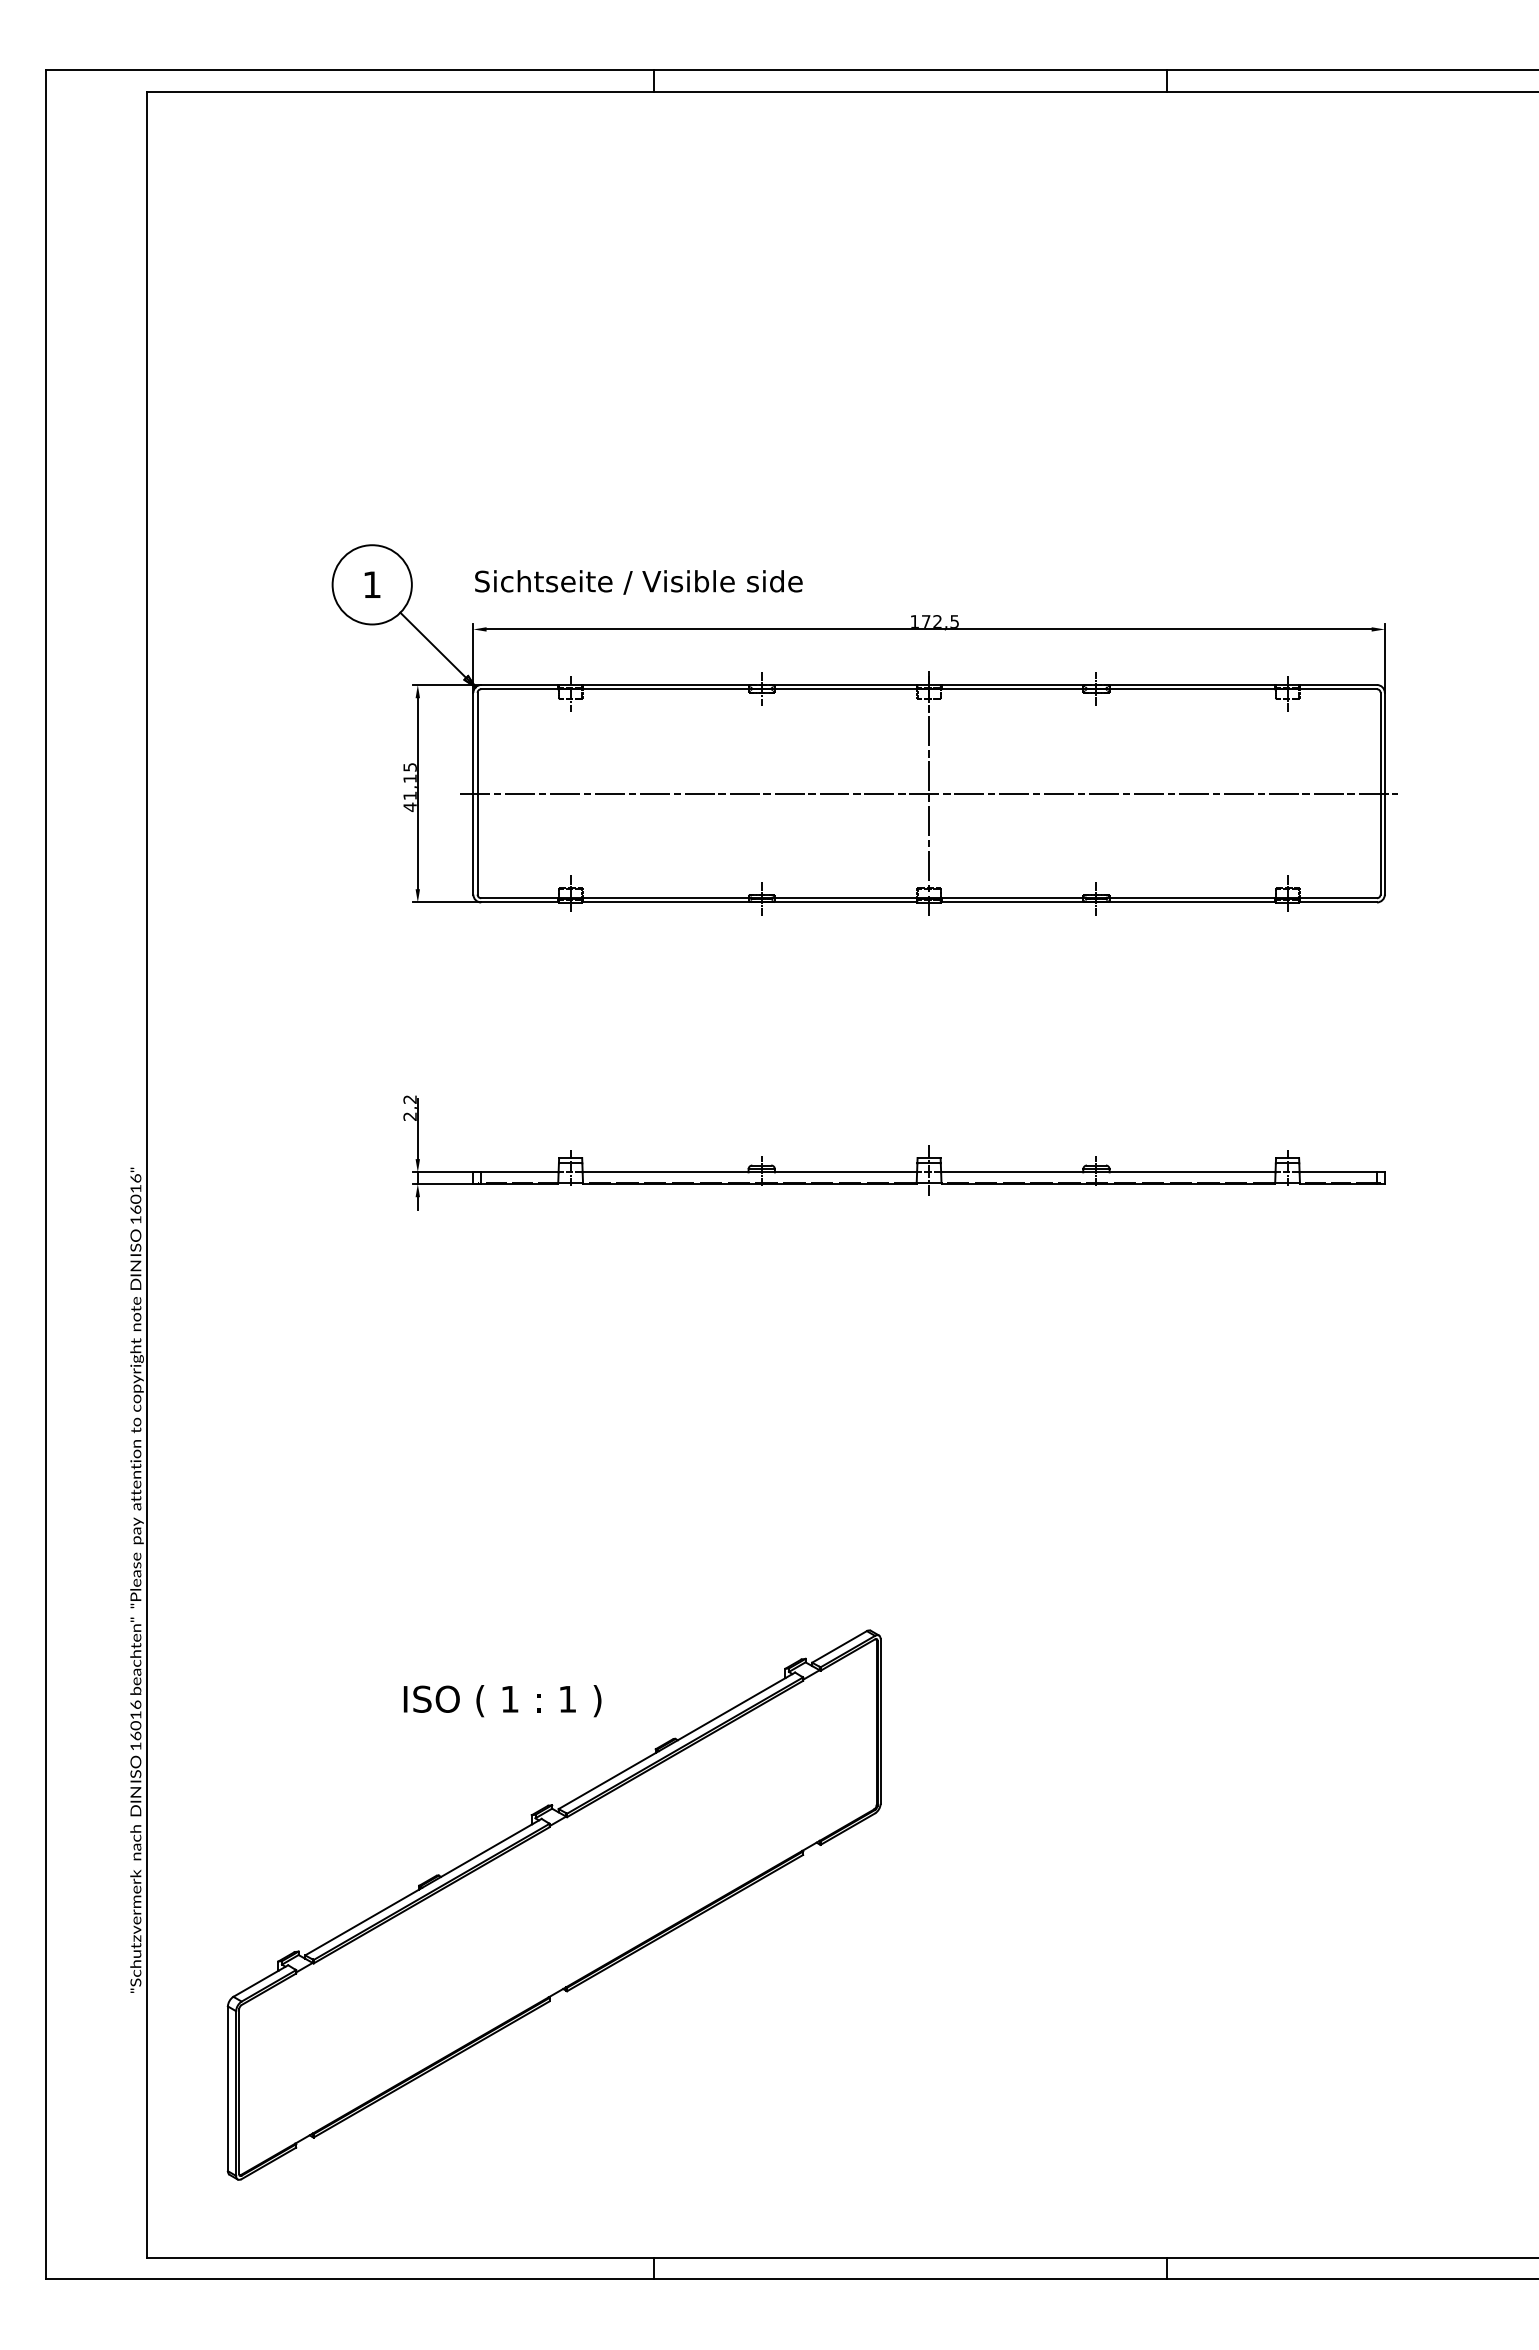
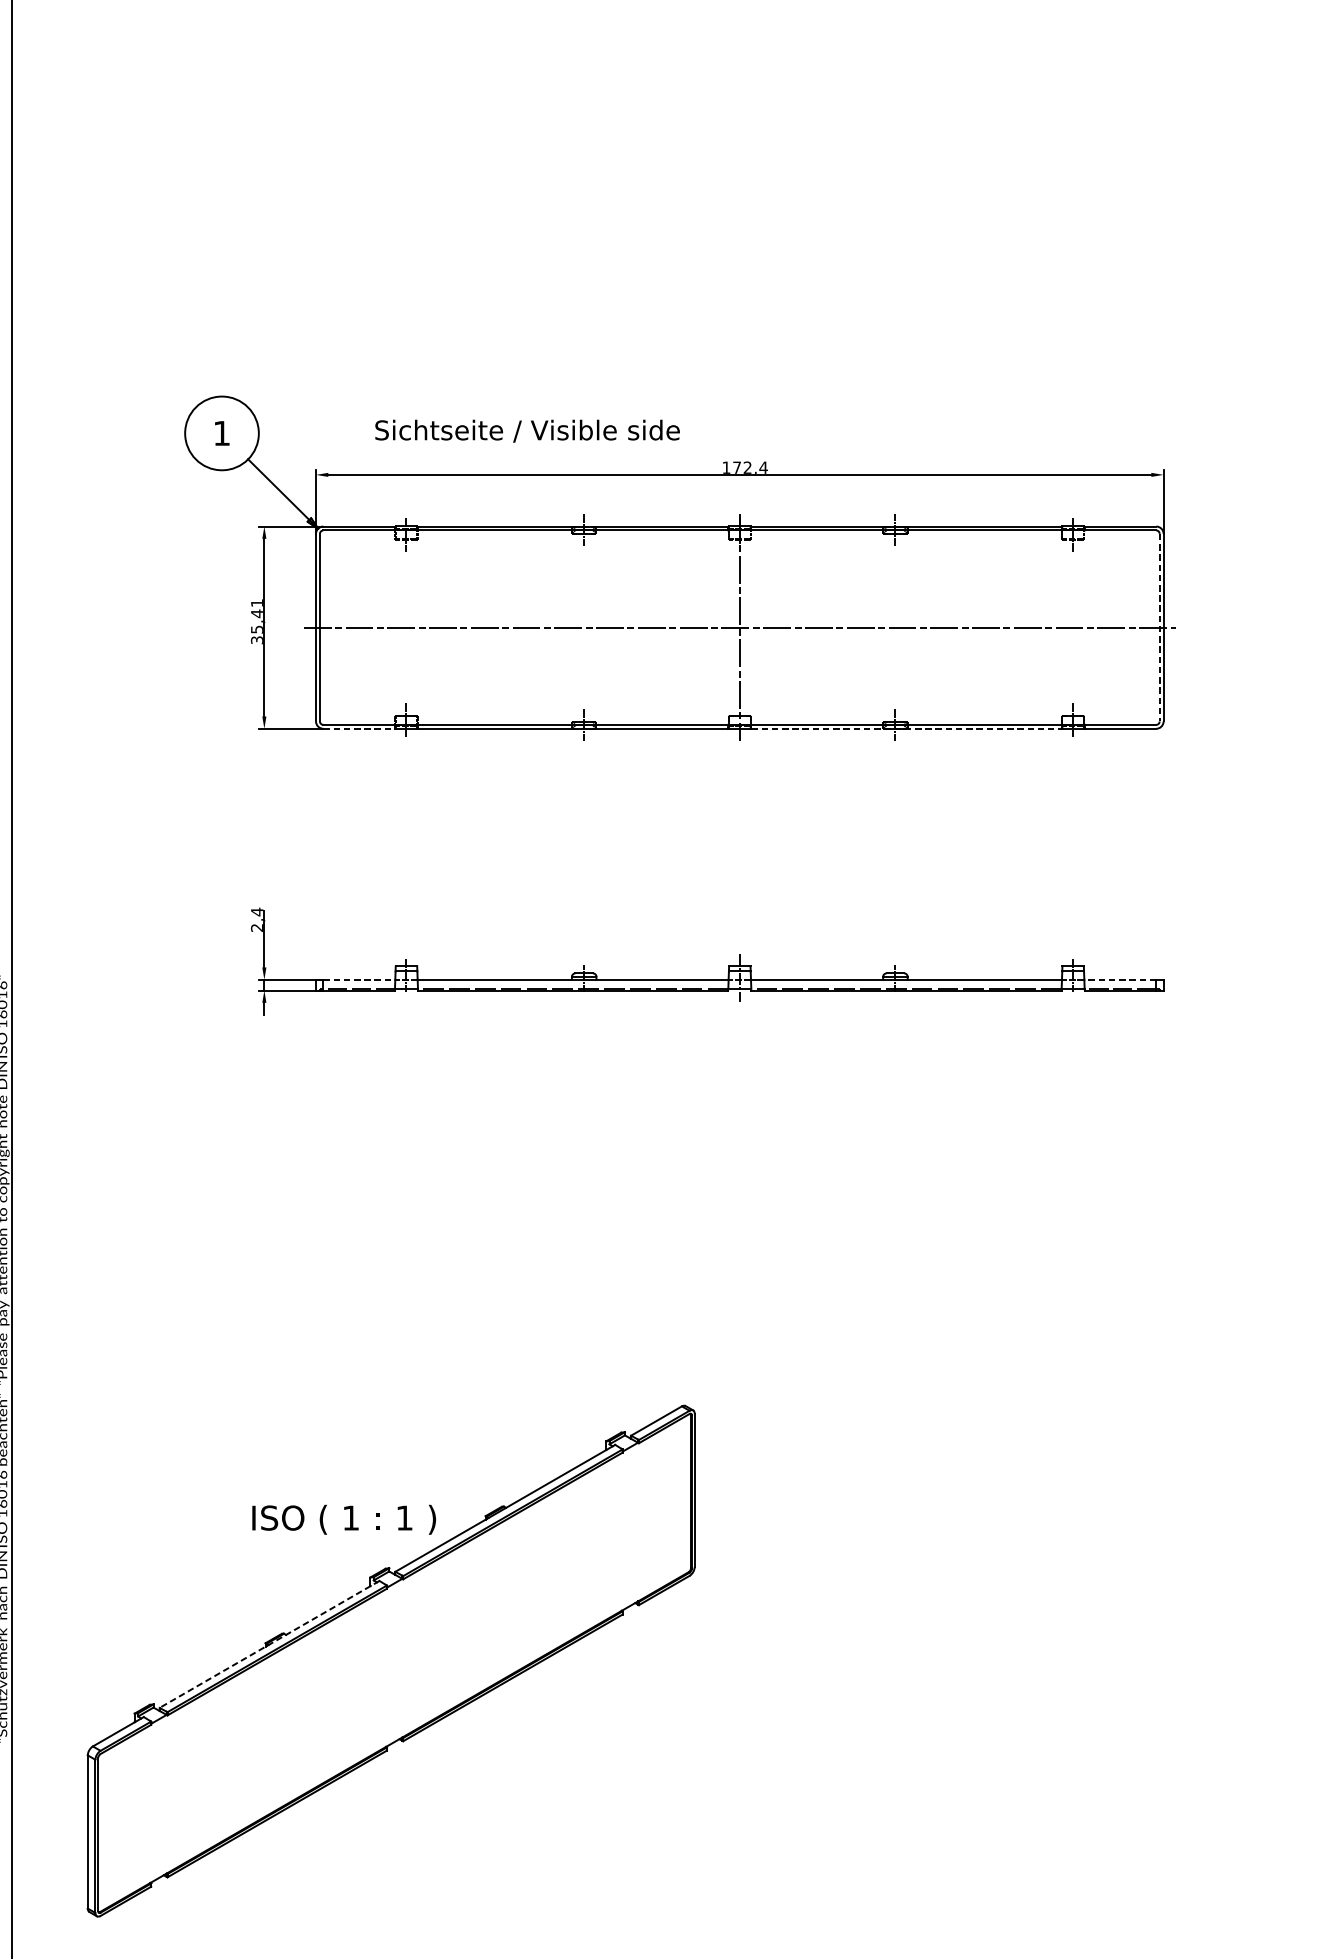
text: (638, 582) -> (527, 431), moved
text: (954, 621) -> (763, 467), 172,5 -> 172,4
text: (409, 787) -> (256, 621), 41,15 -> 35,41
line: (1380, 793) -> (1159, 627), solid -> dashed
line: (519, 902) -> (358, 728), solid -> dashed
line: (1108, 902) -> (906, 728), solid -> dashed
text: (409, 1099) -> (256, 912), 2,2 -> 2,4
line: (519, 1172) -> (358, 979), solid -> dashed
line: (1338, 1172) -> (1120, 979), solid -> dashed
text: (502, 1701) -> (344, 1520), moved
line: (423, 1887) -> (269, 1644), solid -> dashed

